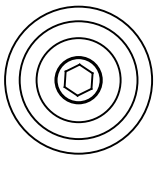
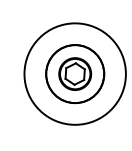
circle: (79, 80) -> (75, 74), size x0.71

